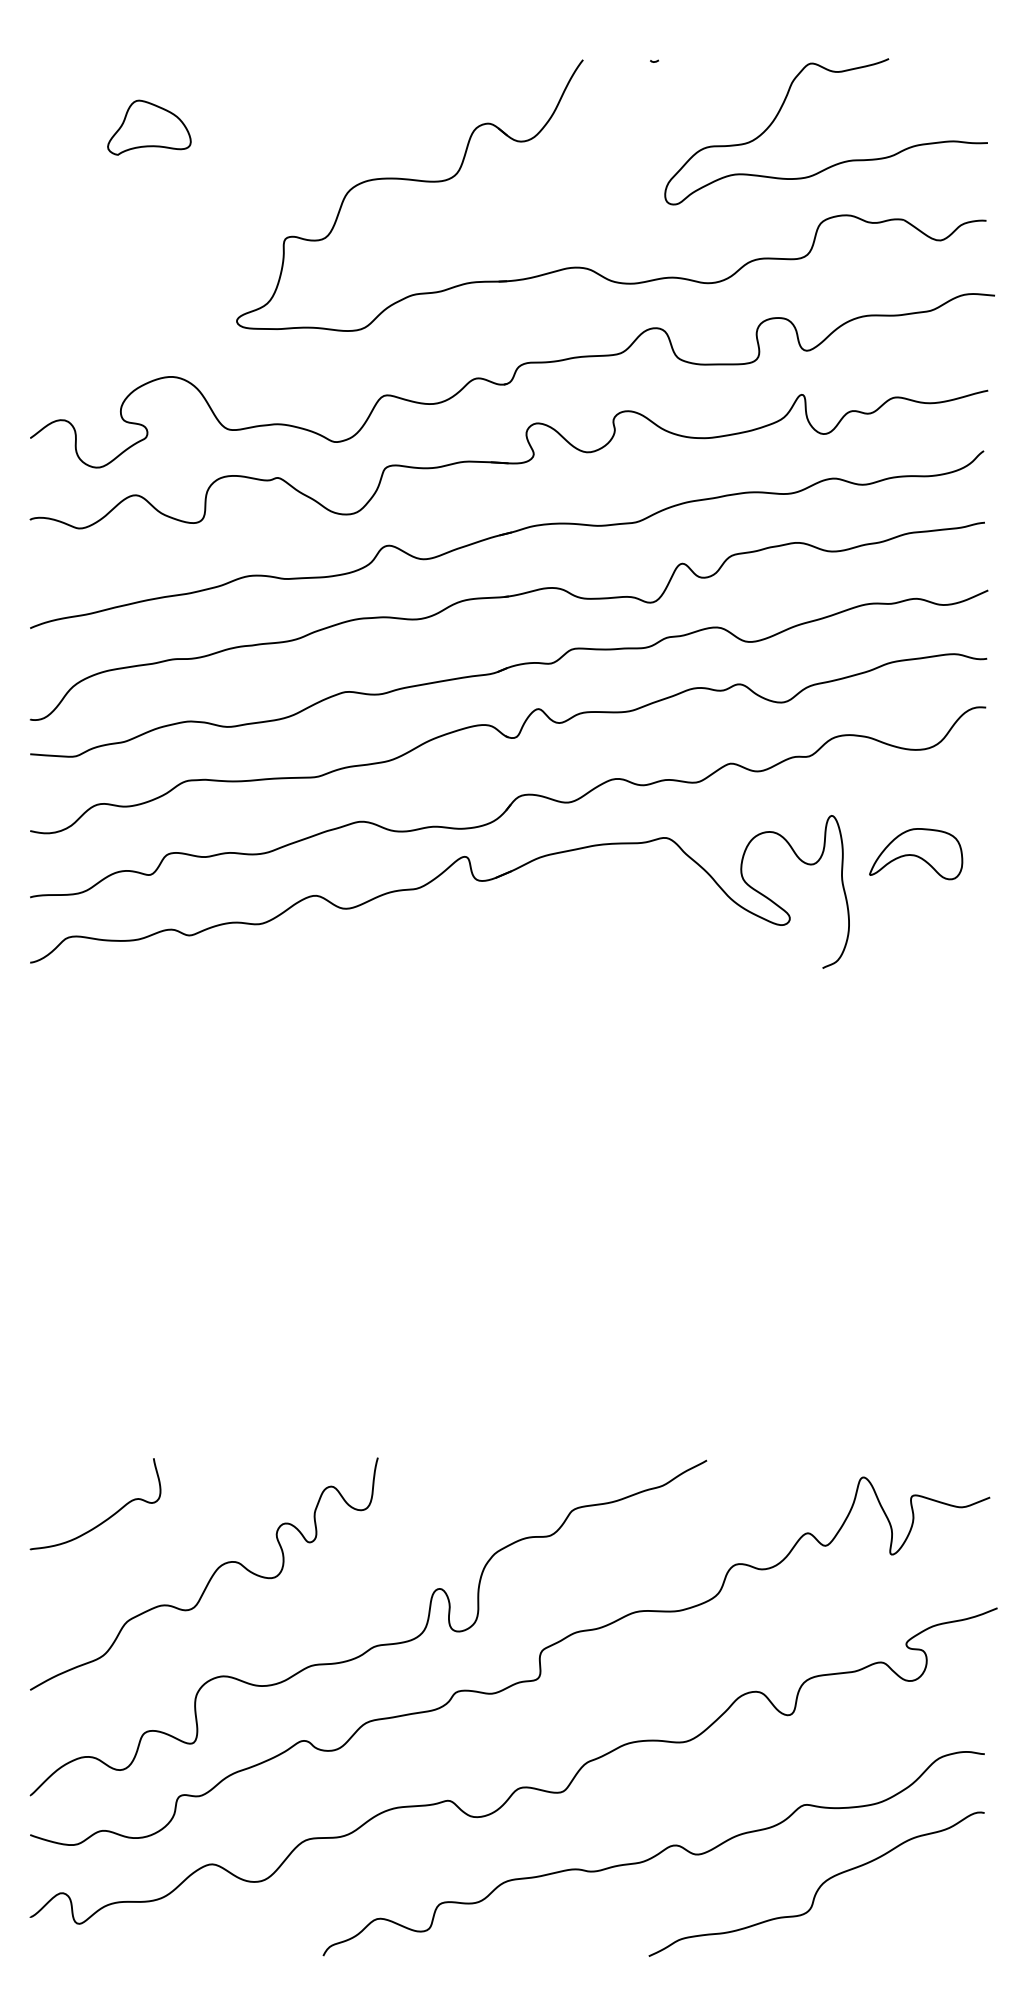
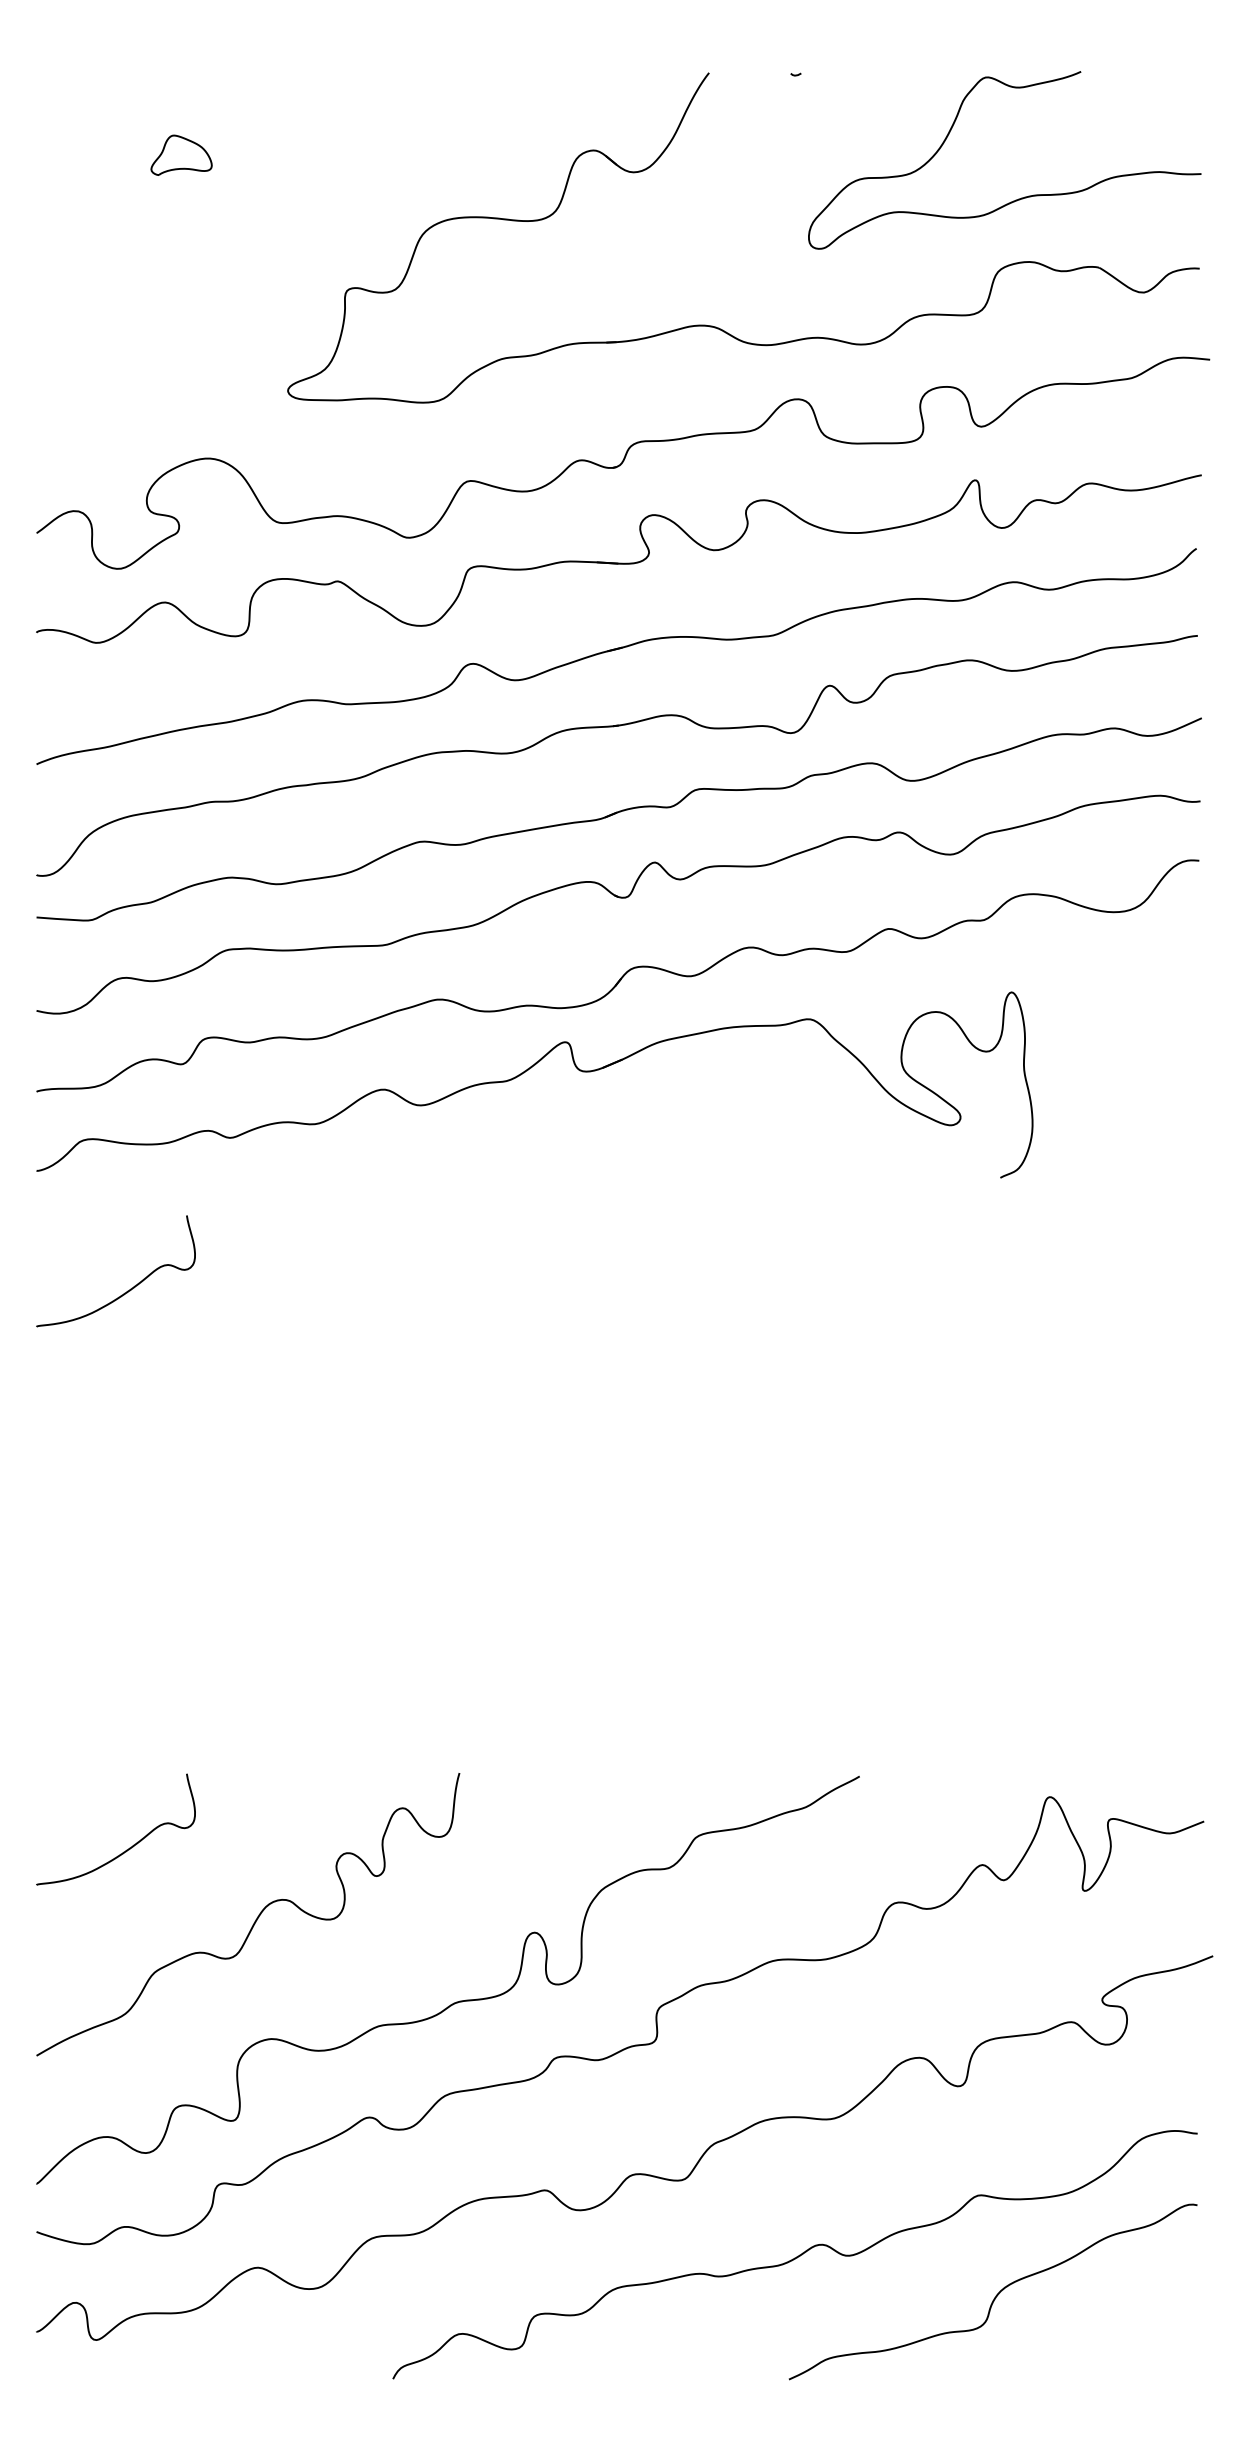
part: (149, 127) -> (181, 155), size x0.6
part: (916, 854) -> (1114, 1039), removed
curve: (105, 1060) -> (128, 1289), added

